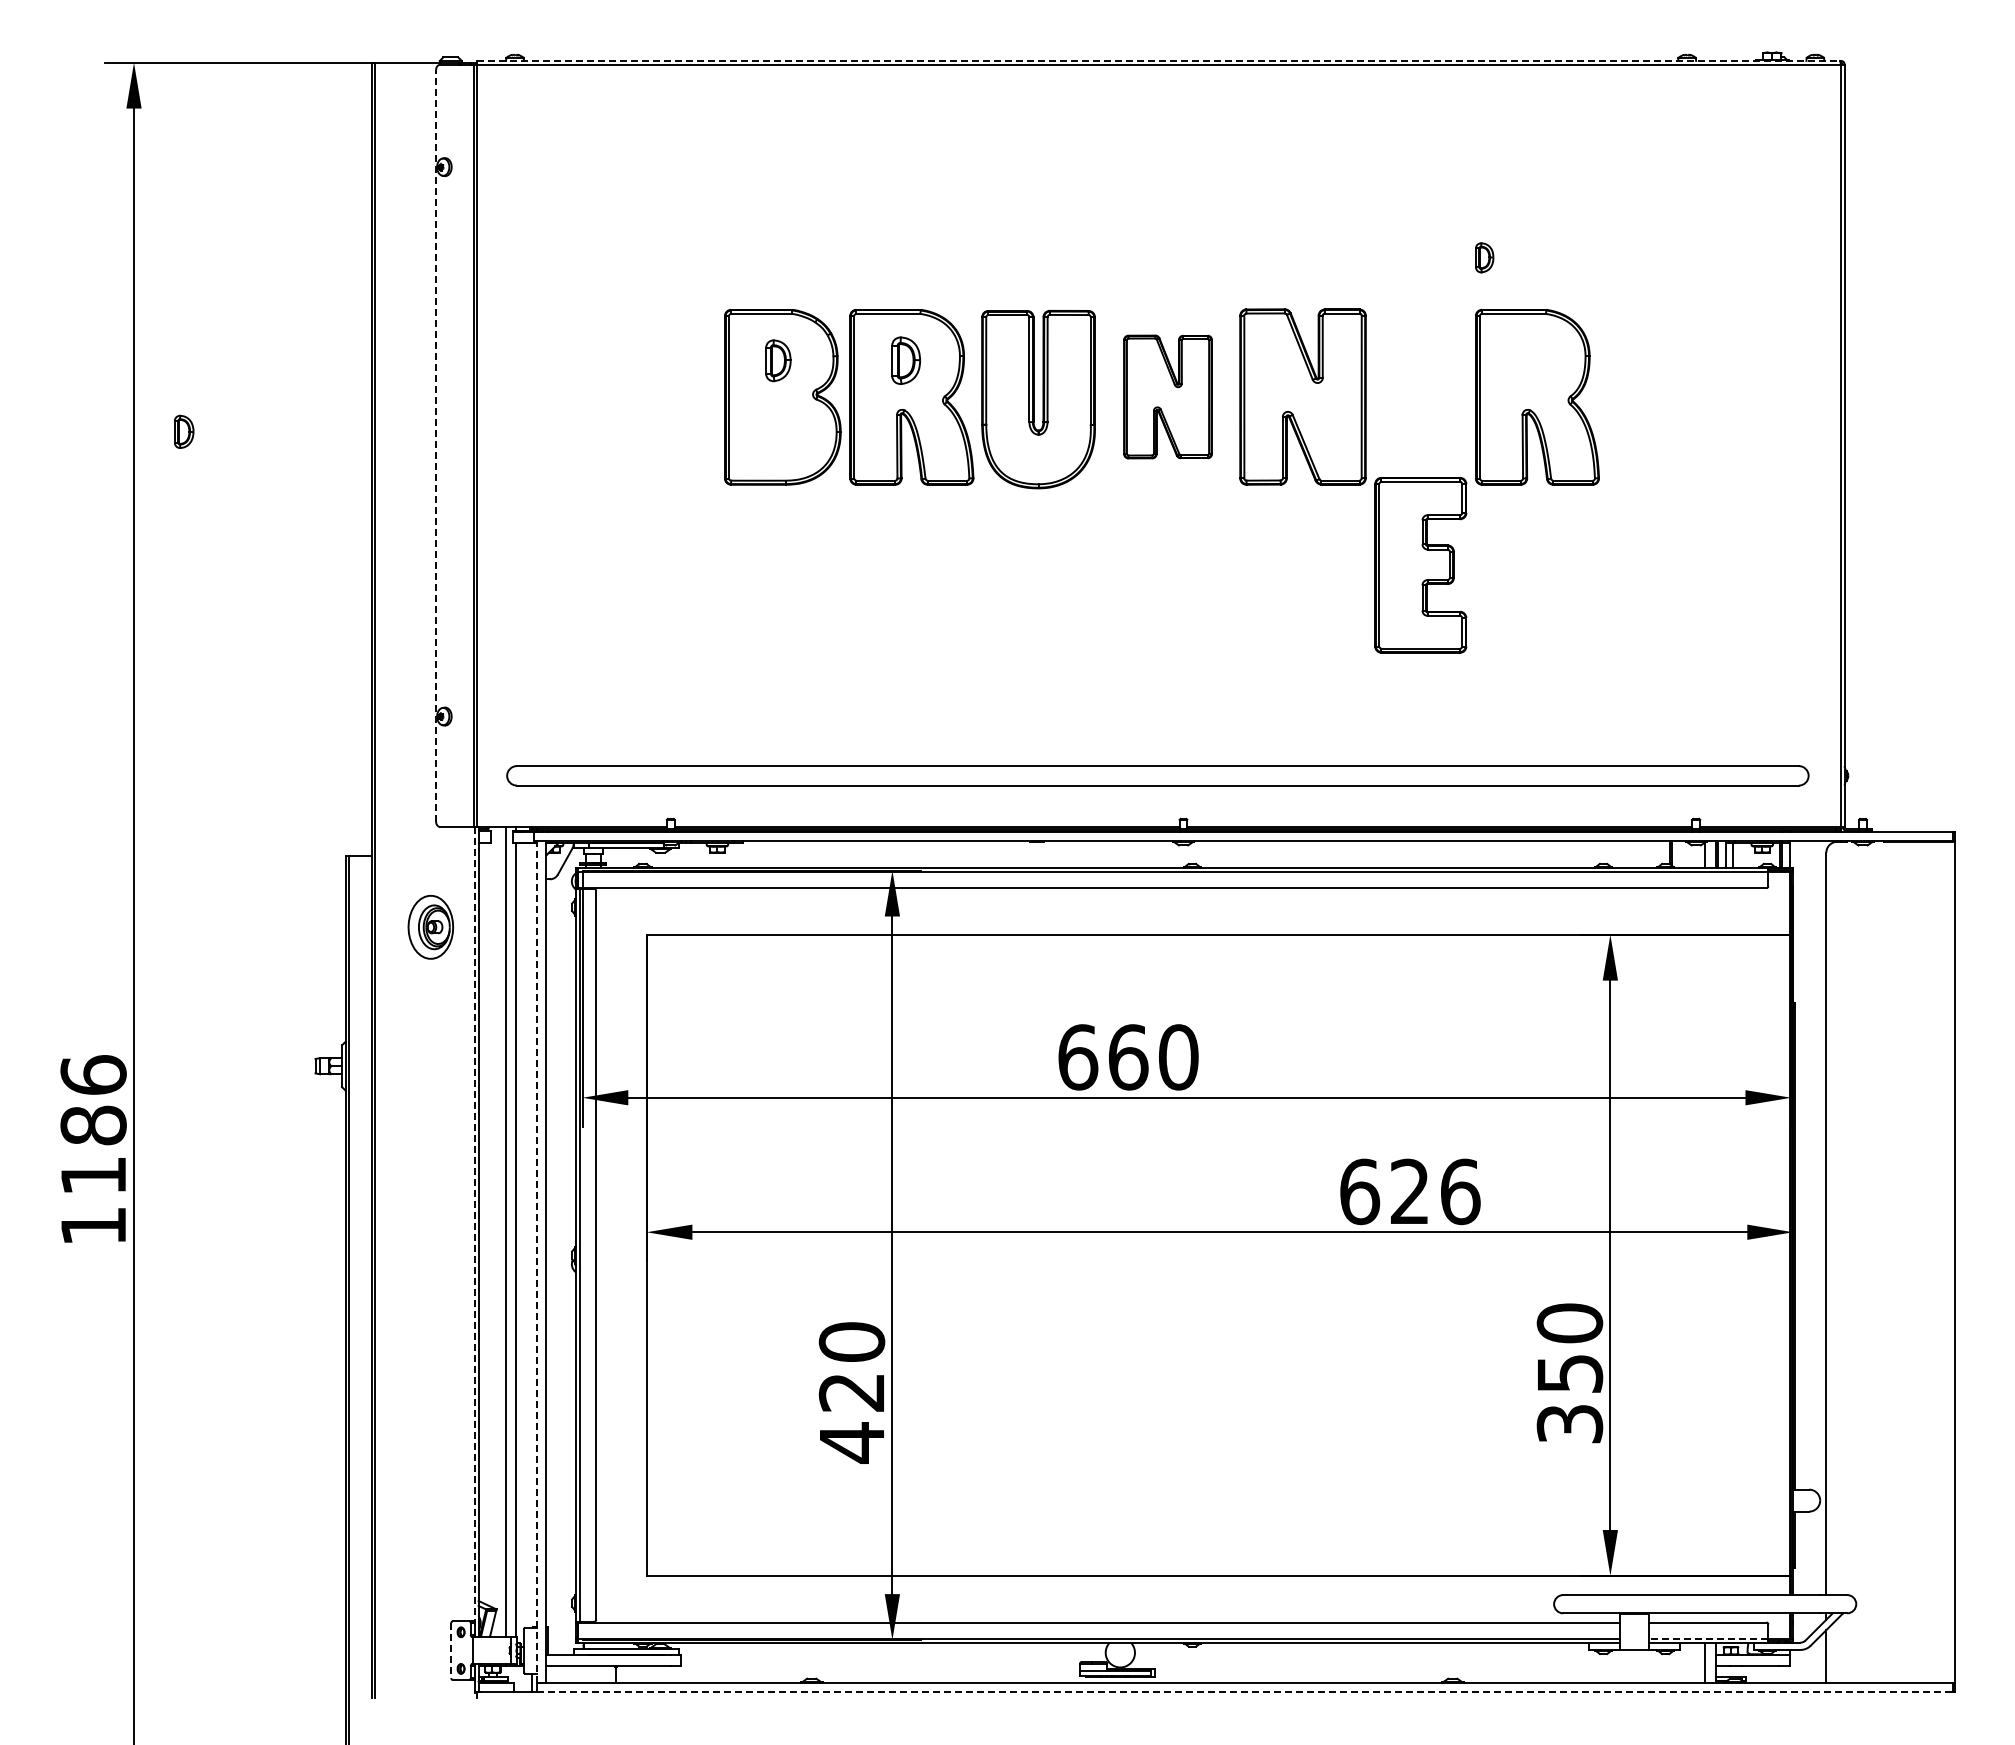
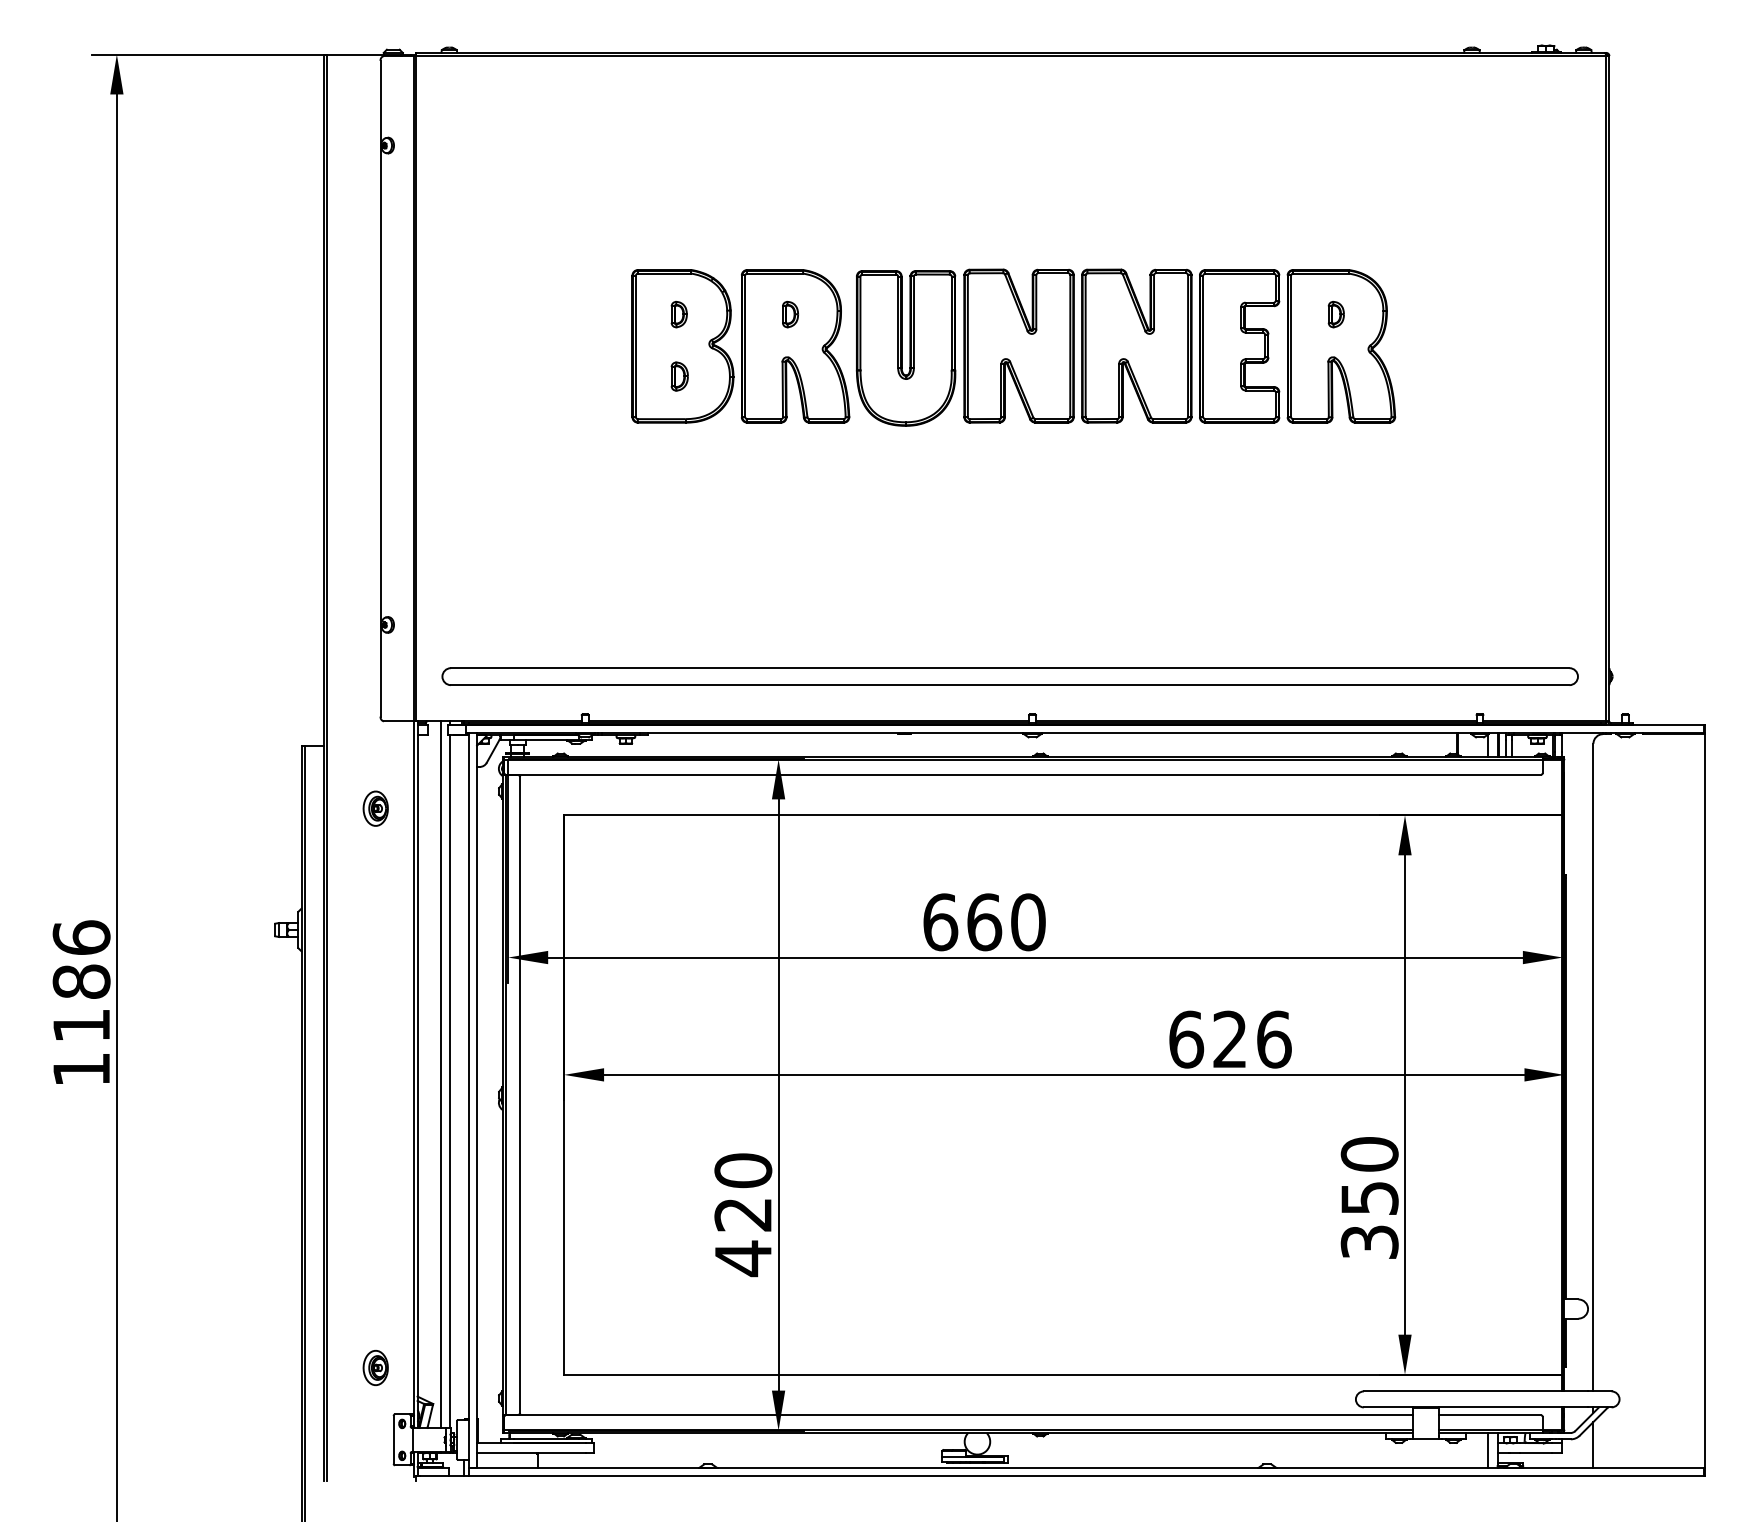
line: (1158, 60) -> (1010, 52), dashed -> solid
part: (1484, 257) -> (1336, 314), moved
part: (778, 360) -> (679, 314), size x0.71
part: (905, 360) -> (790, 314), size x0.62
part: (1167, 396) -> (1018, 345), size x1.43
part: (184, 431) -> (680, 376), moved
line: (436, 445) -> (380, 388), dashed -> solid
part: (1420, 565) -> (1239, 346), moved
part: (430, 926) -> (375, 808), size x0.62
line: (474, 1231) -> (413, 1074), dashed -> solid
line: (537, 1262) -> (468, 1101), dashed -> solid
part: (430, 1567) -> (375, 1367), added
line: (1708, 1638) -> (1490, 1429), dashed -> solid
line: (451, 1651) -> (393, 1440), dashed -> solid
line: (1244, 1692) -> (1085, 1476), dashed -> solid

